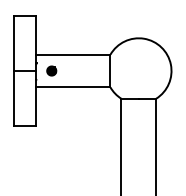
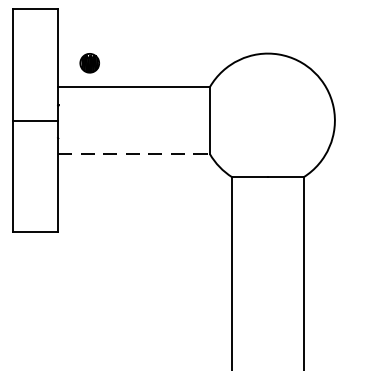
part: (51, 70) -> (89, 62), moved
line: (73, 87) -> (134, 154), solid -> dashed

